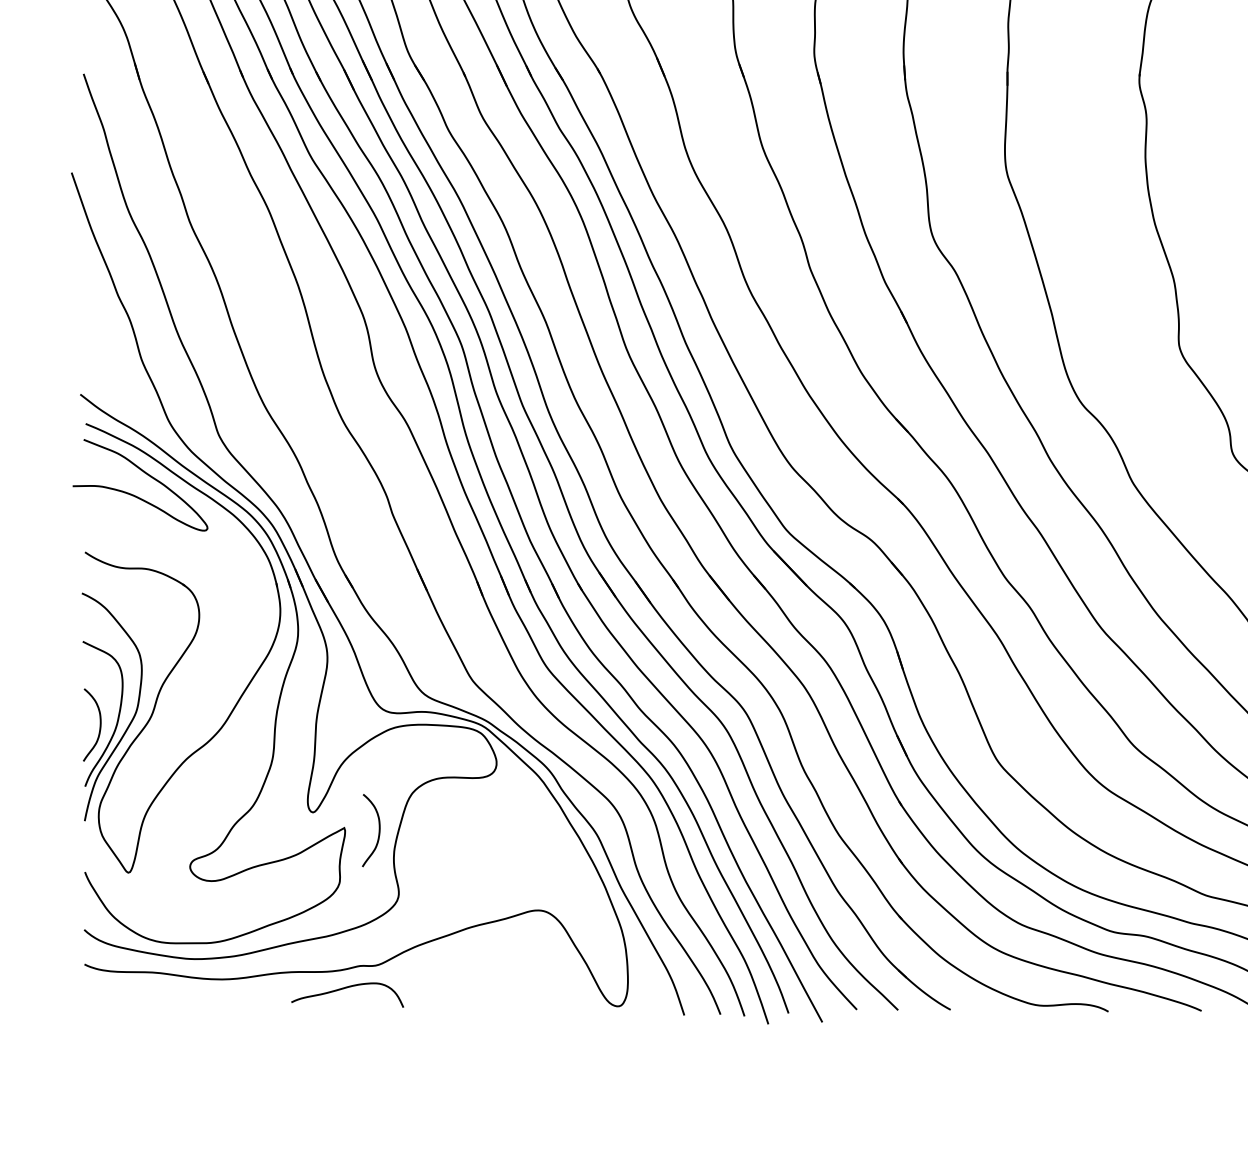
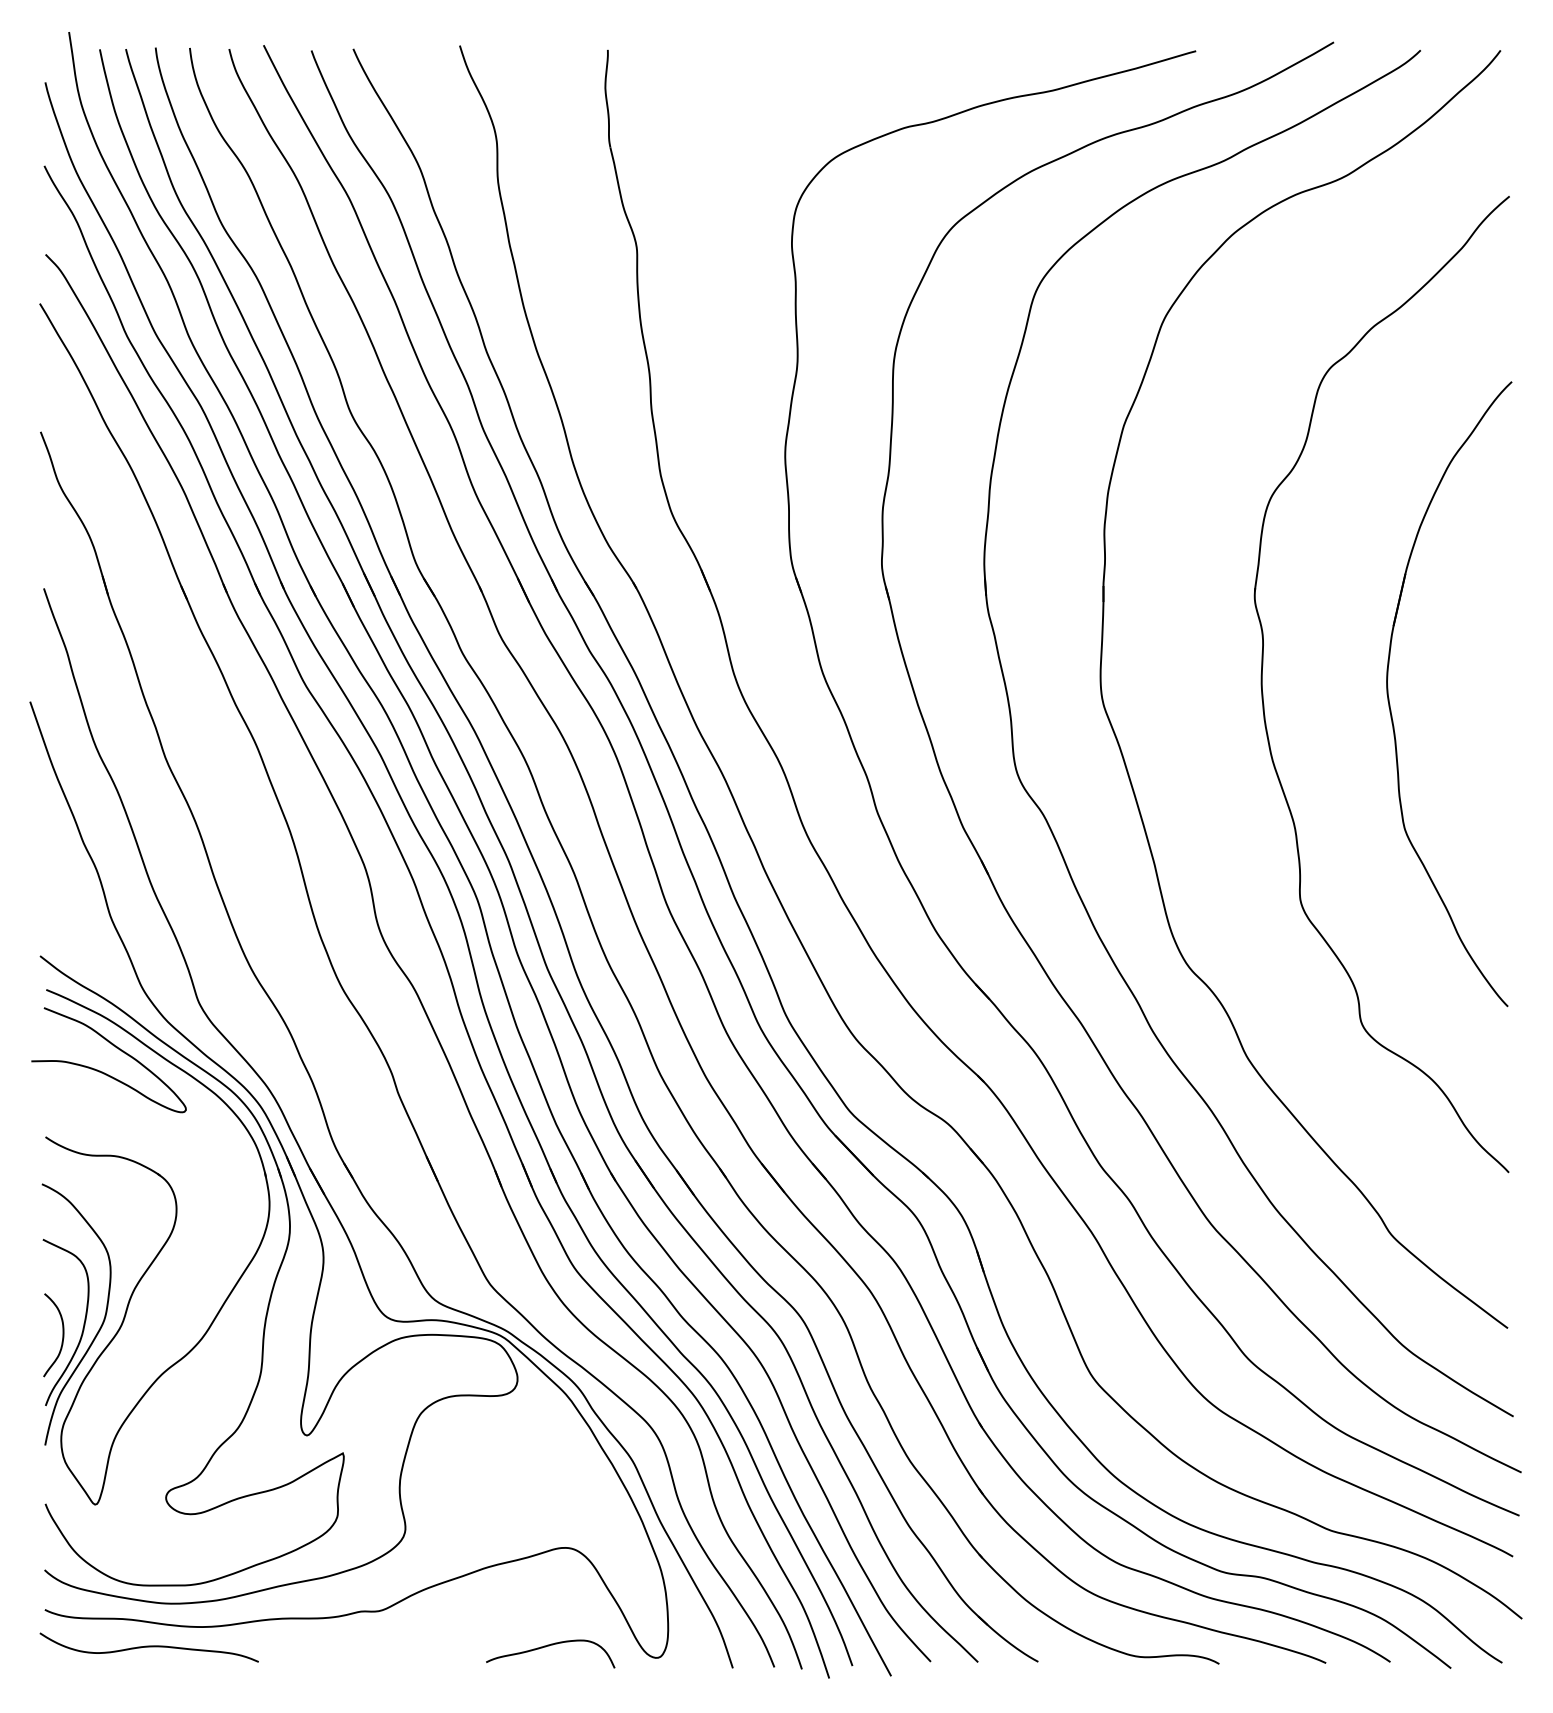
curve: (378, 830) -> (382, 1456), removed
curve: (346, 988) -> (549, 1646), moved
curve: (174, 997) -> (148, 1647), added

